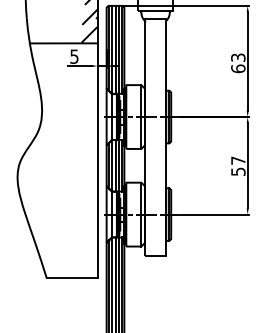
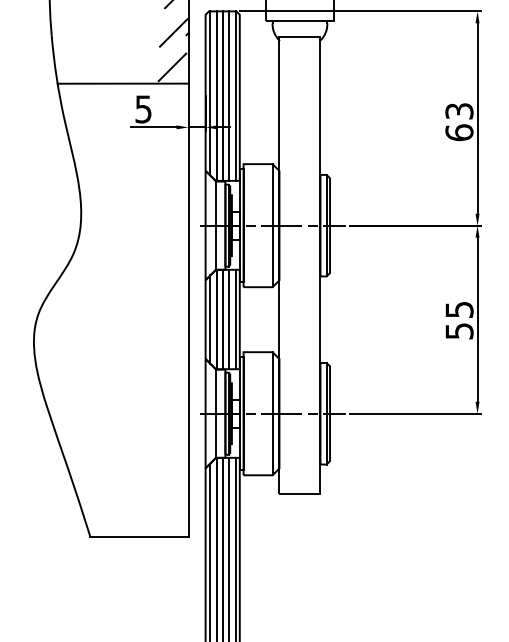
text: (238, 160) -> (459, 309), 57 -> 55

